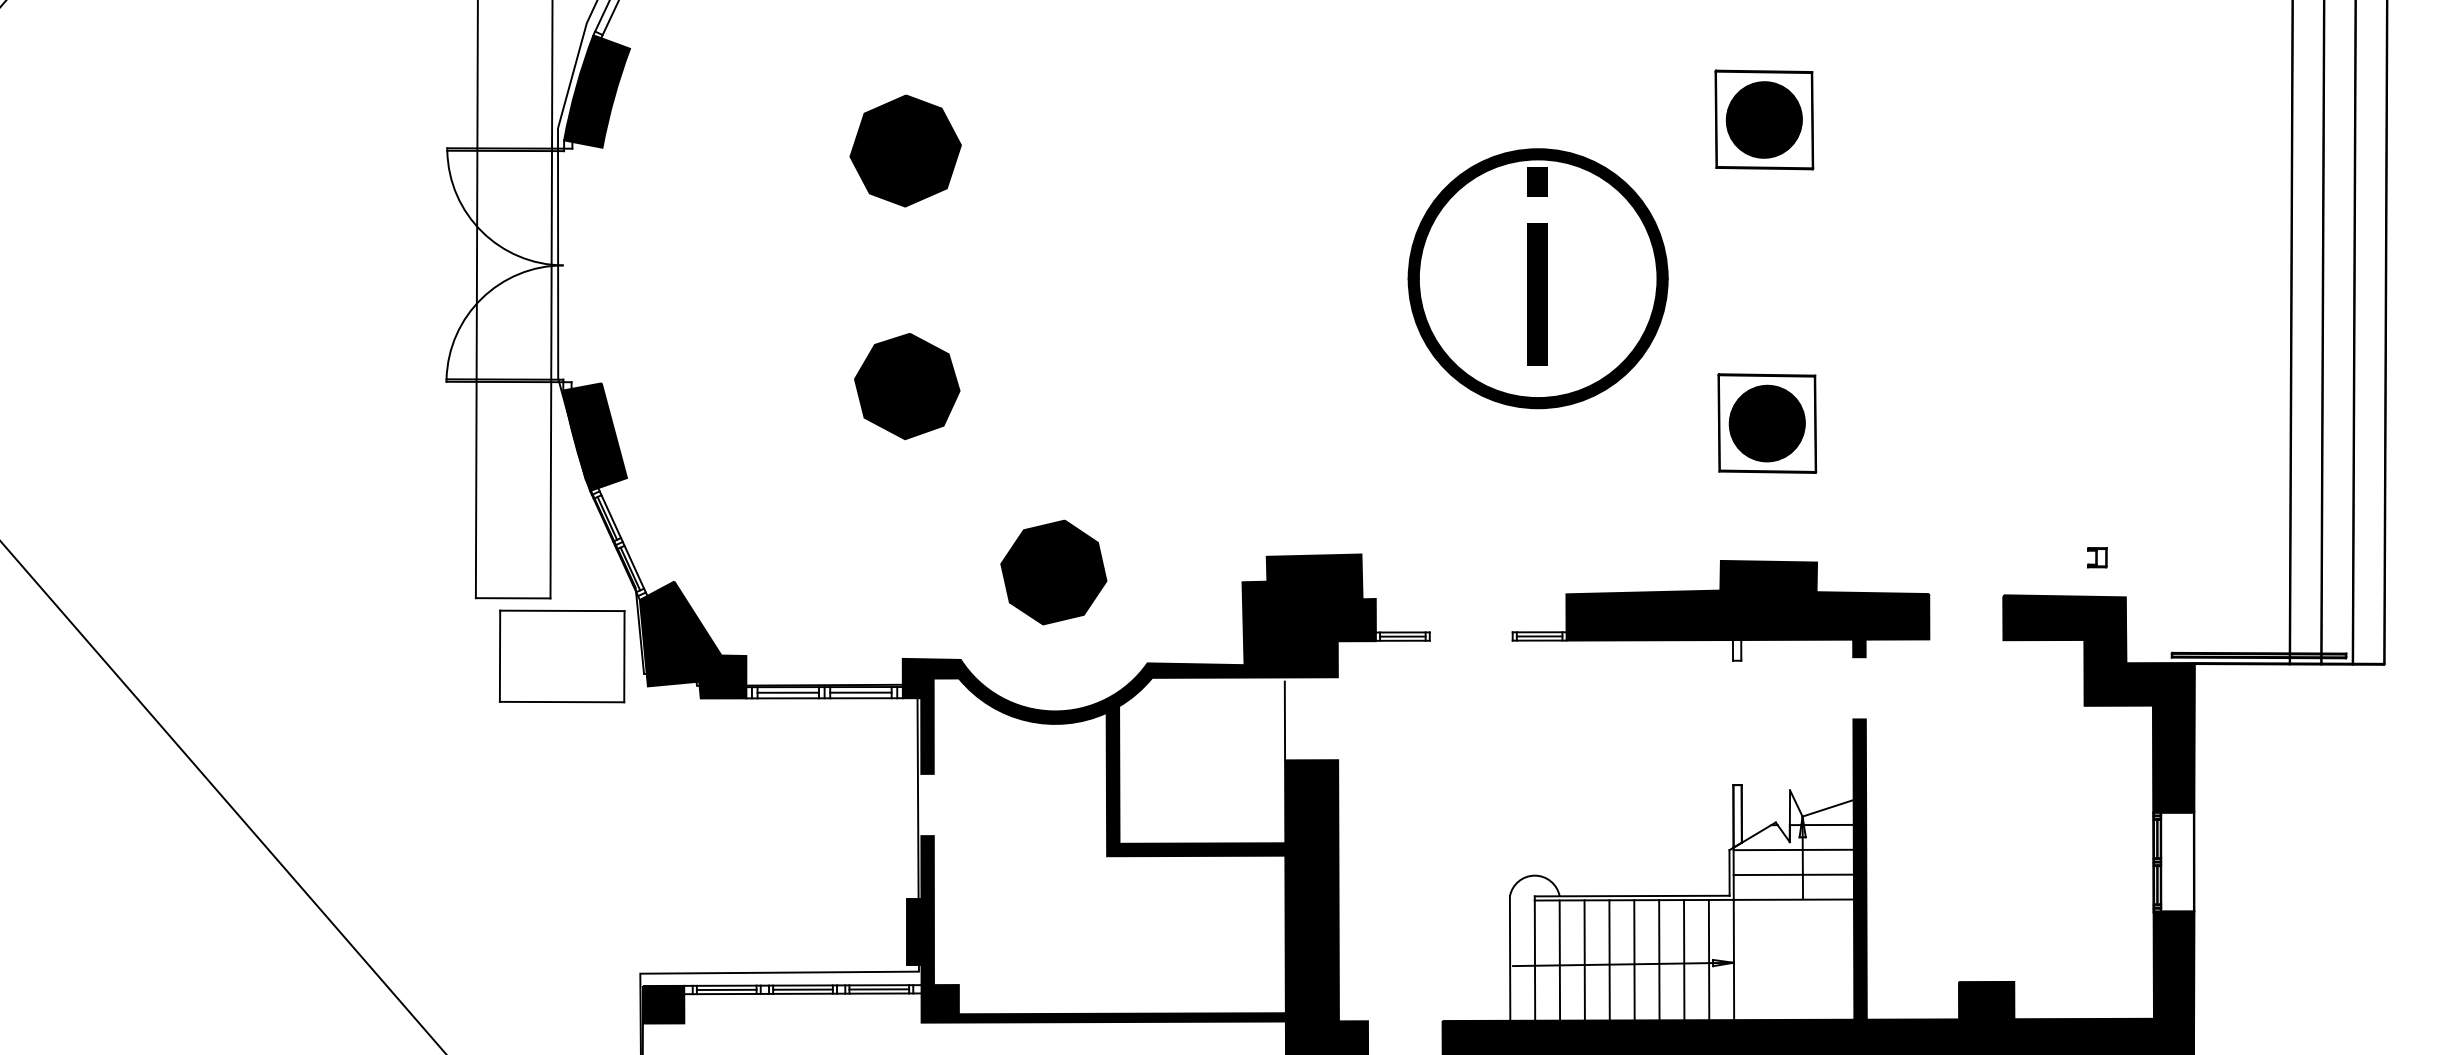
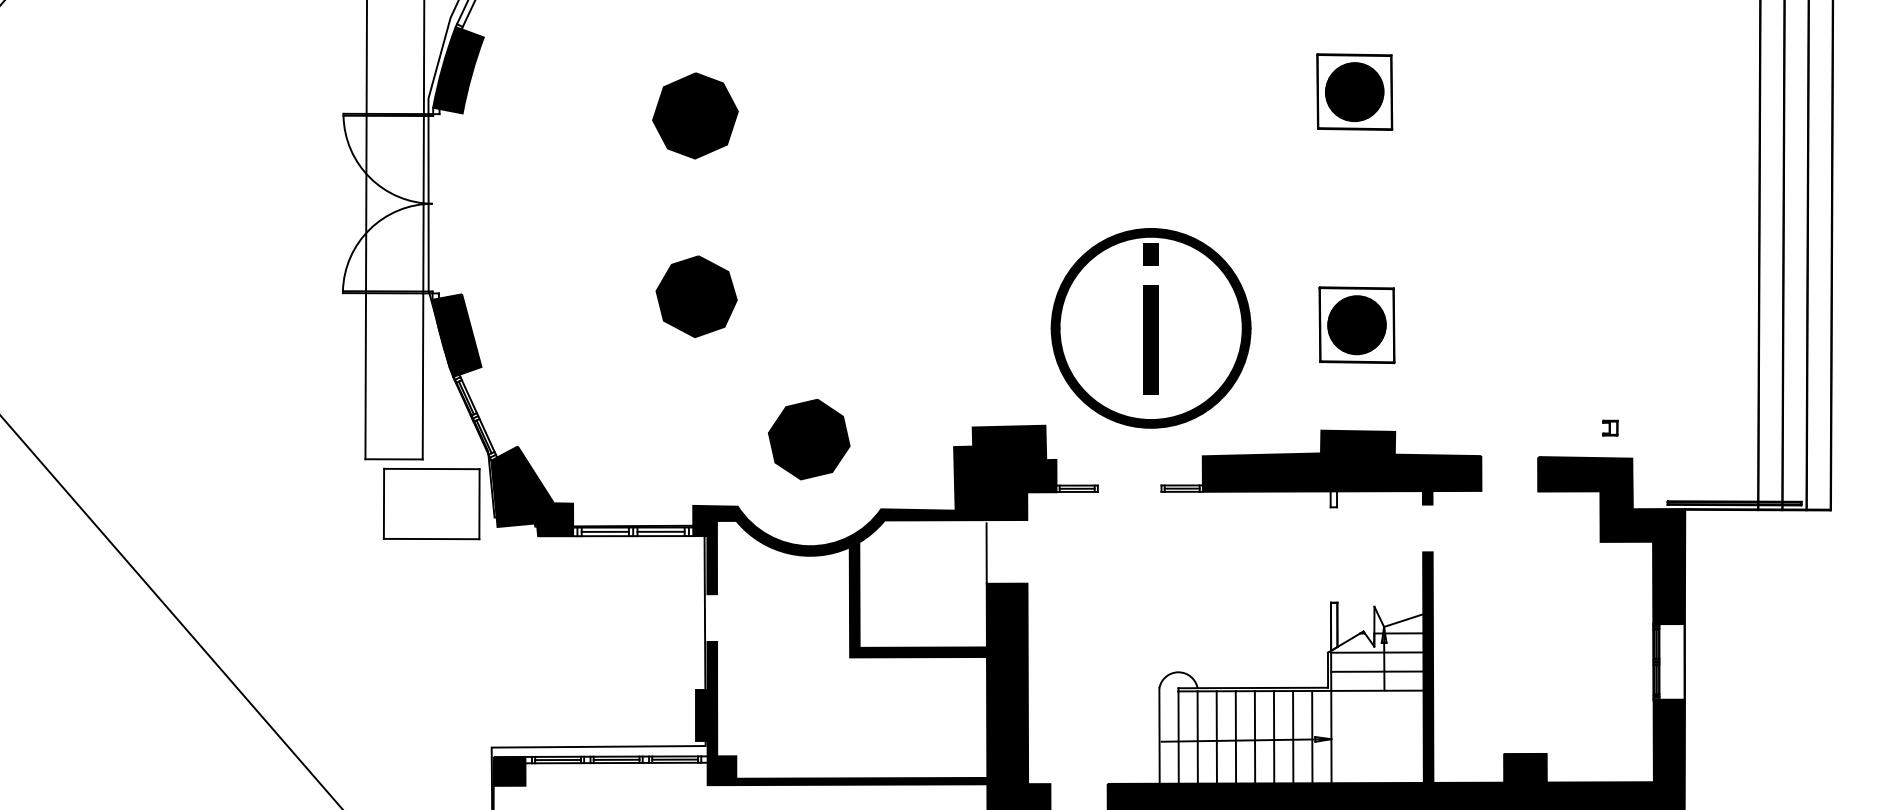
part: (1537, 278) -> (1150, 328), moved

